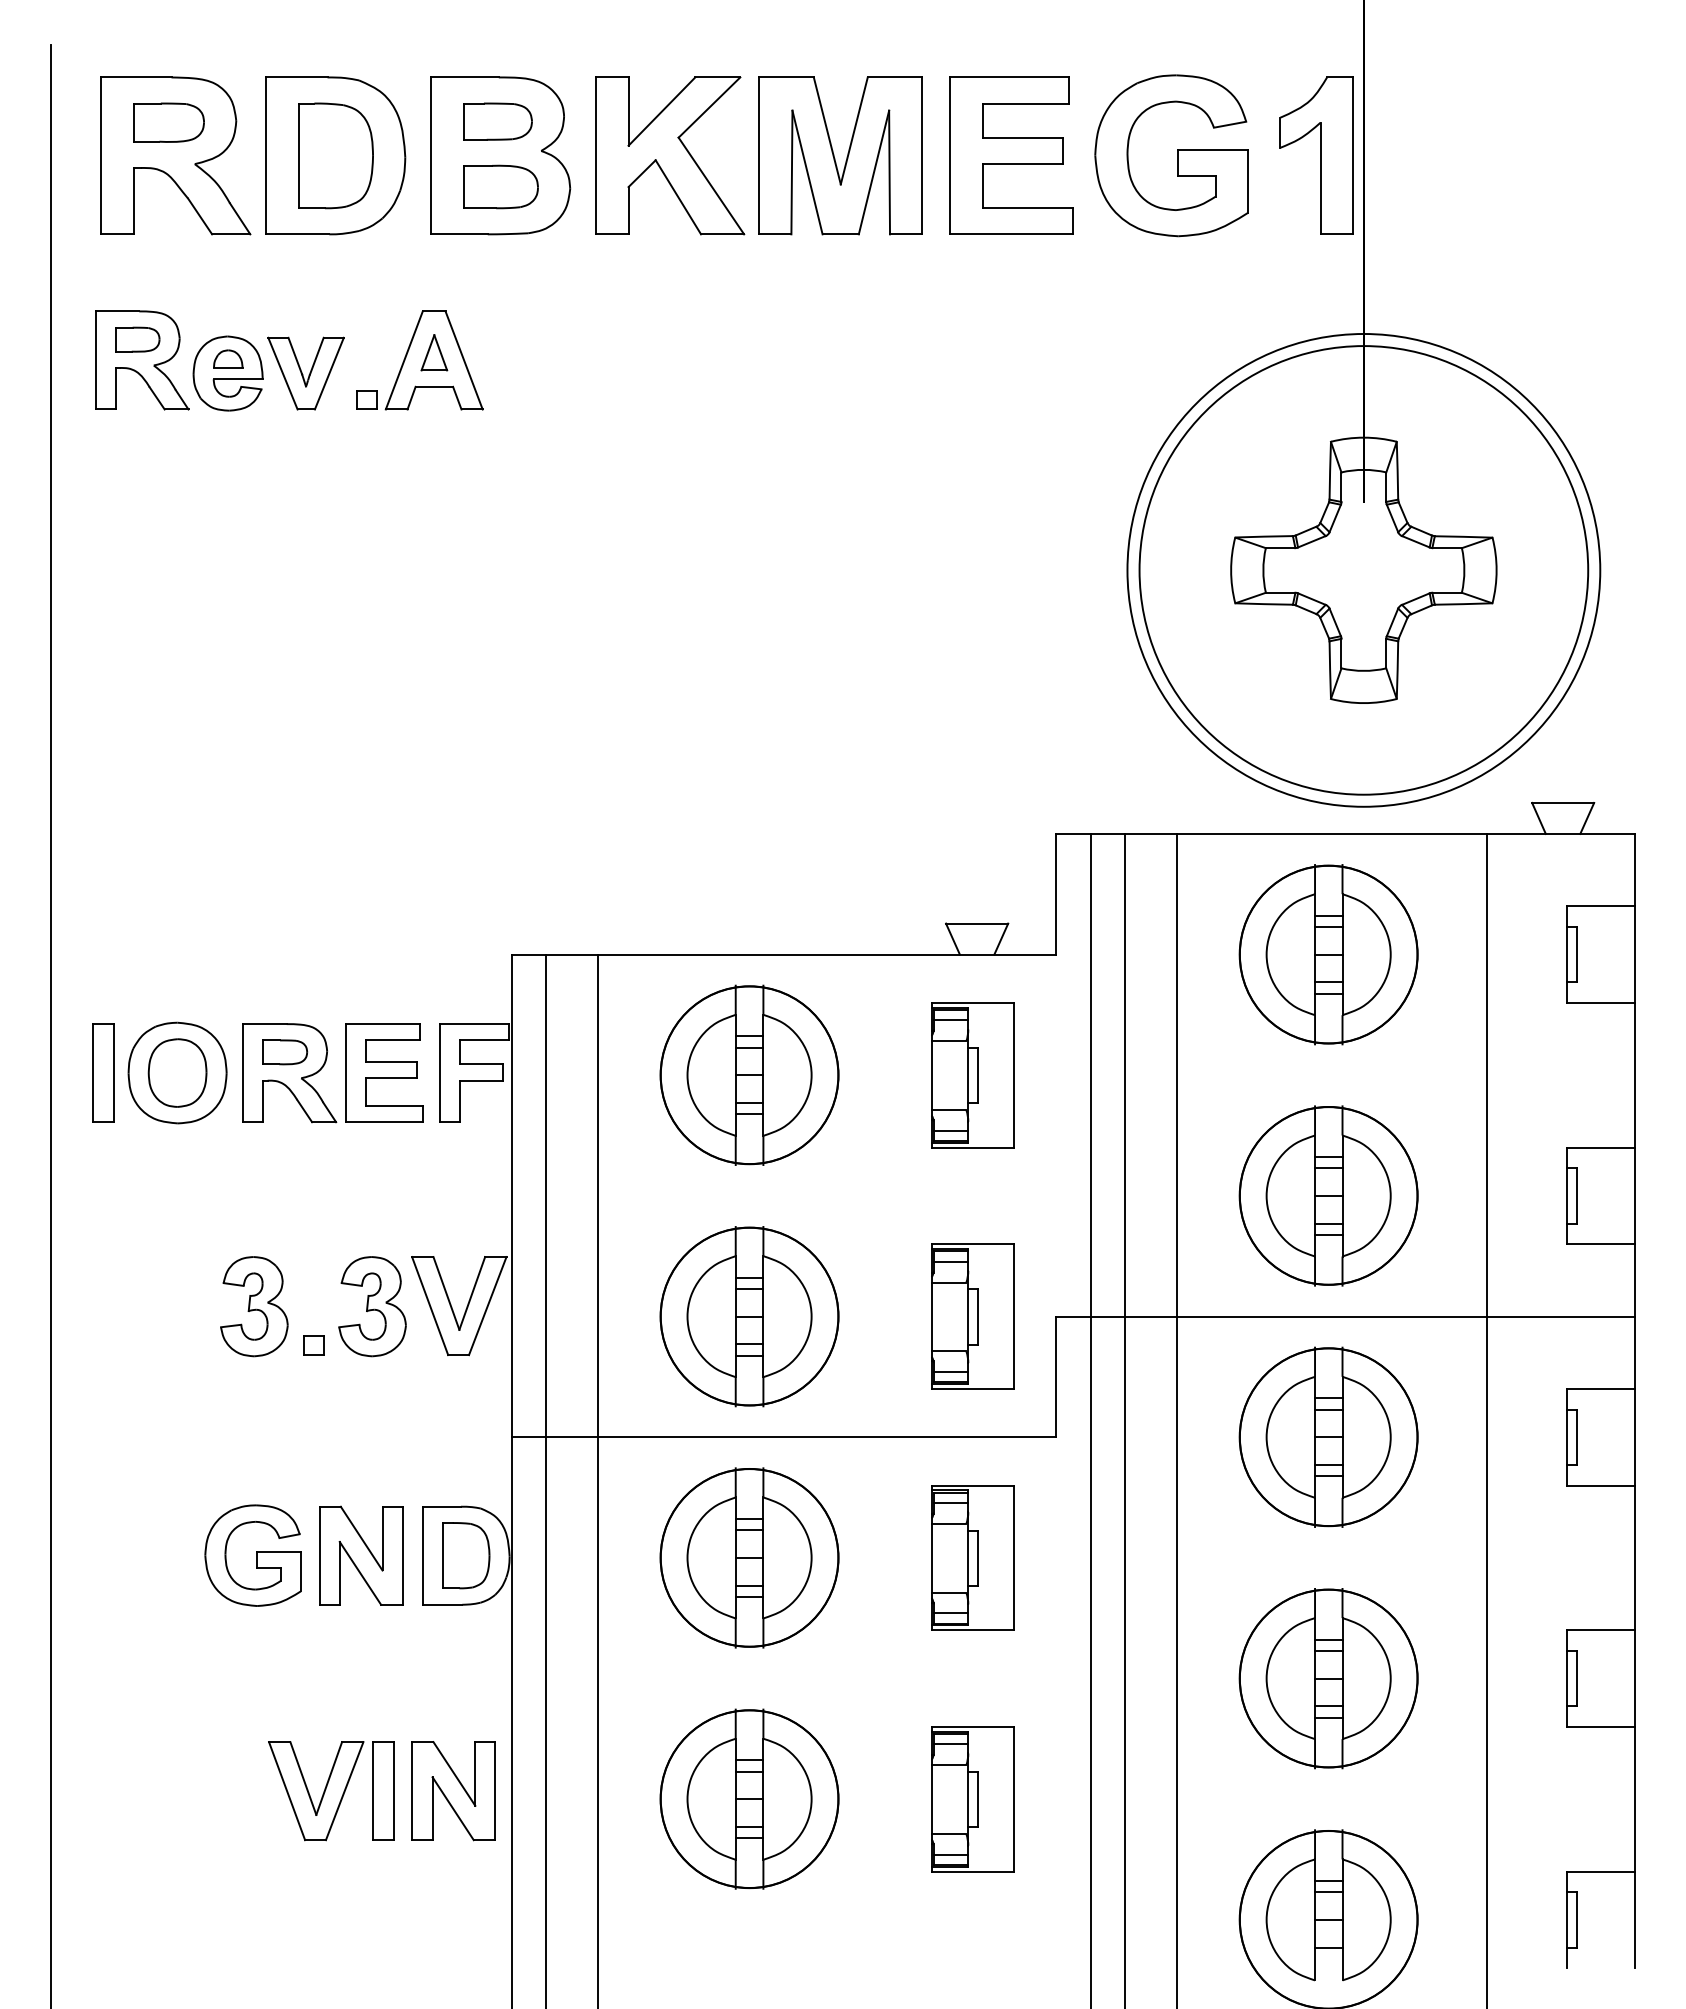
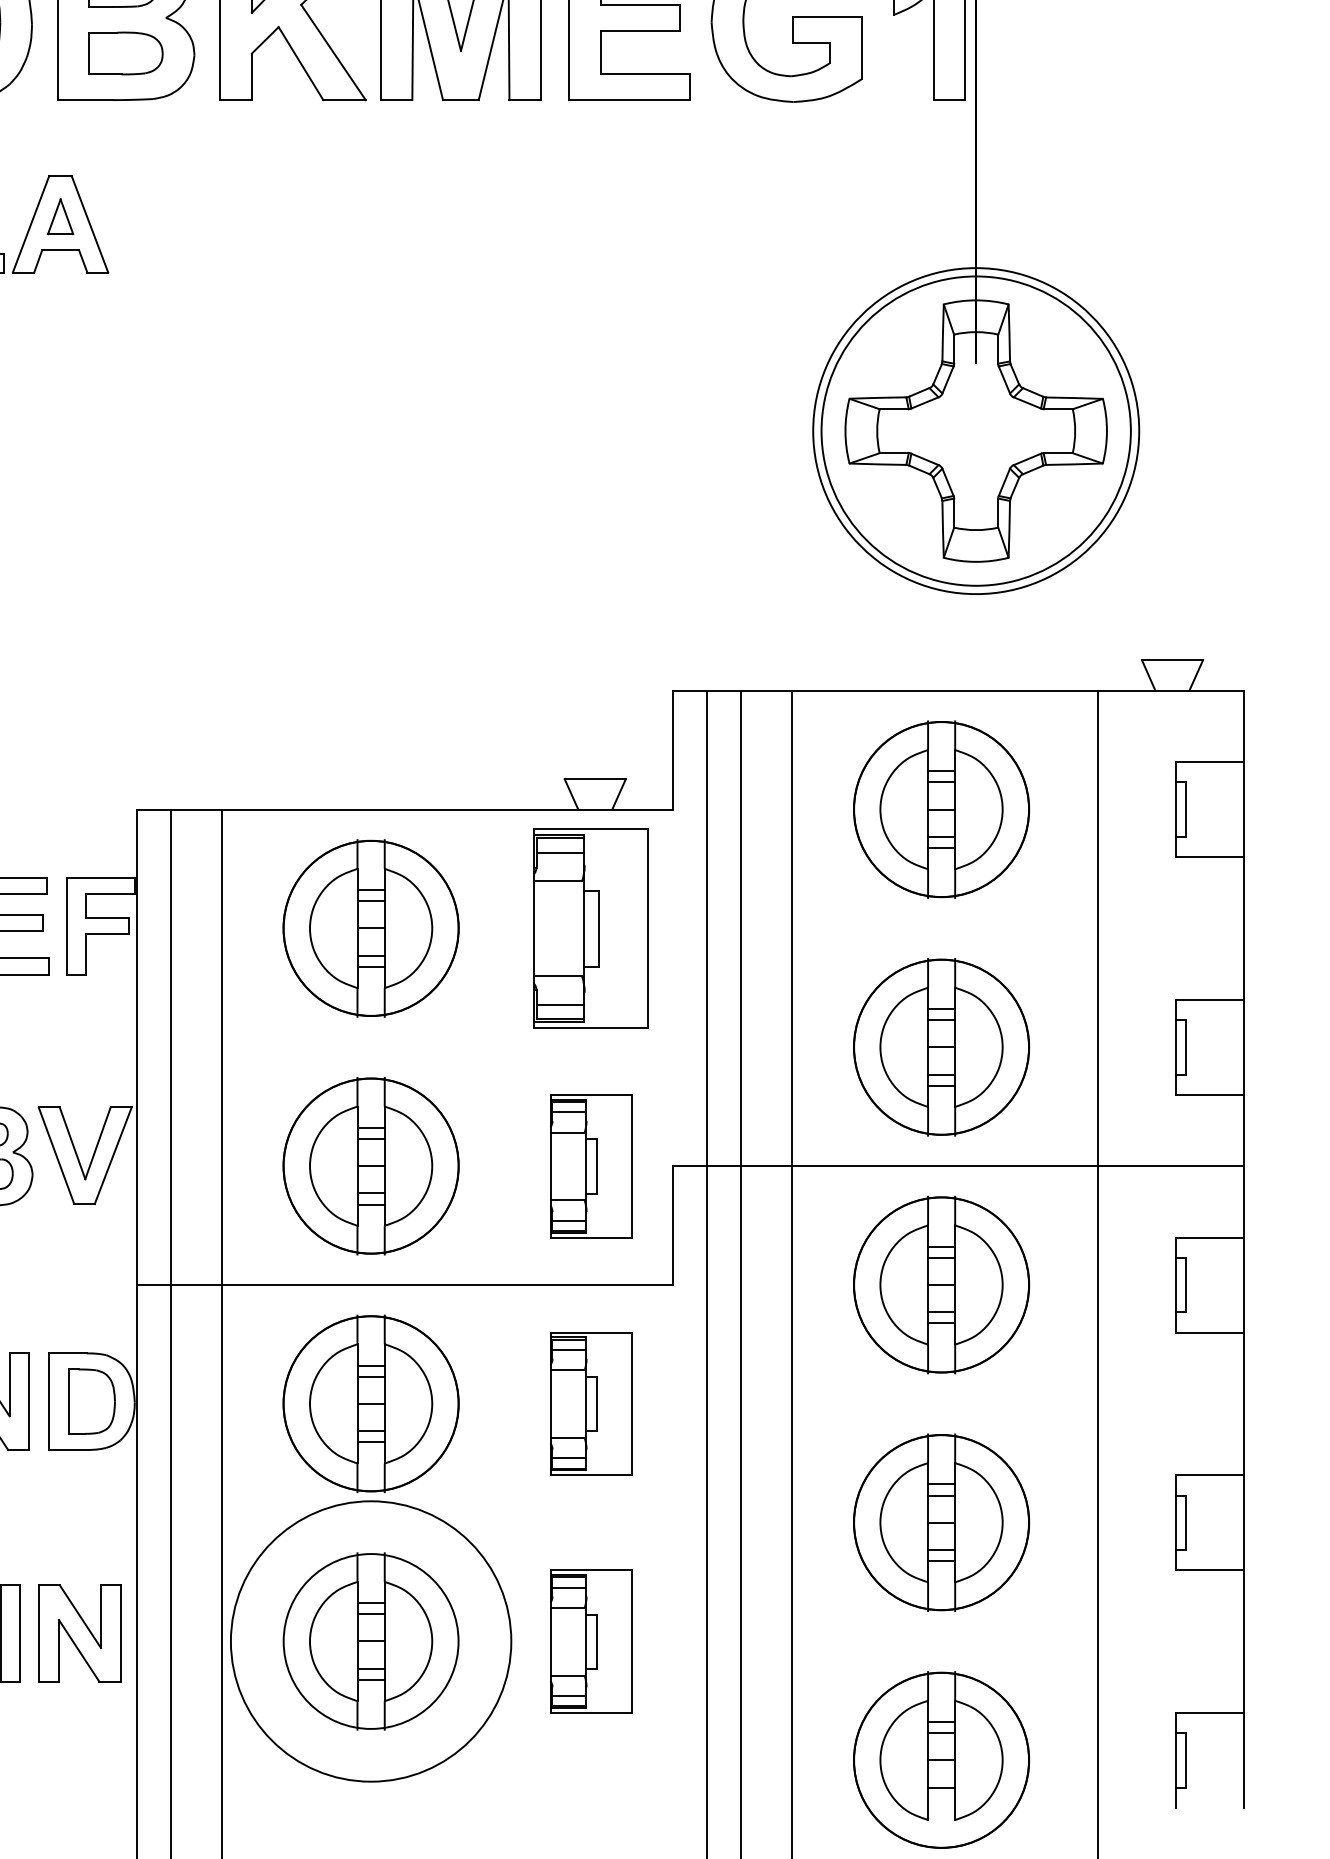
circle: (1363, 570) -> (975, 431), size x0.7
circle: (1363, 570) -> (975, 431), size x0.7
part: (972, 1075) -> (590, 928), size x1.4
circle: (749, 1799) -> (371, 1641), size x1.6

